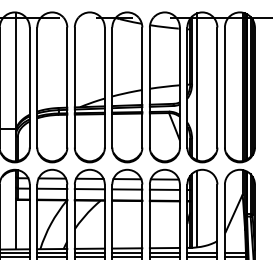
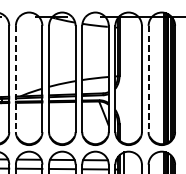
line: (197, 86) -> (124, 78), removed
line: (74, 88) -> (15, 79), solid -> dashed
line: (224, 88) -> (148, 79), solid -> dashed

